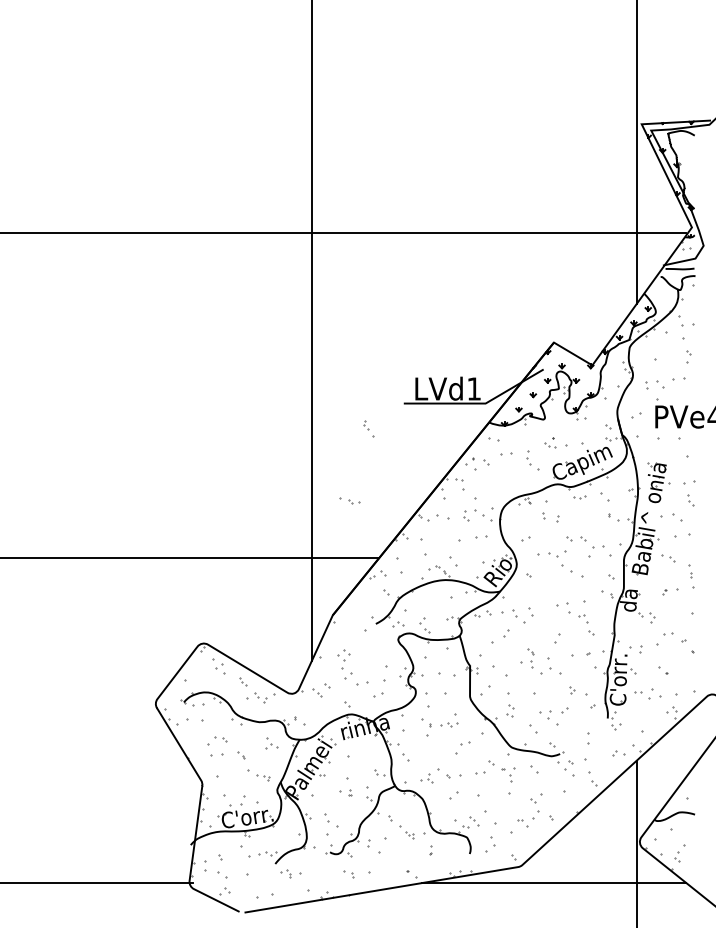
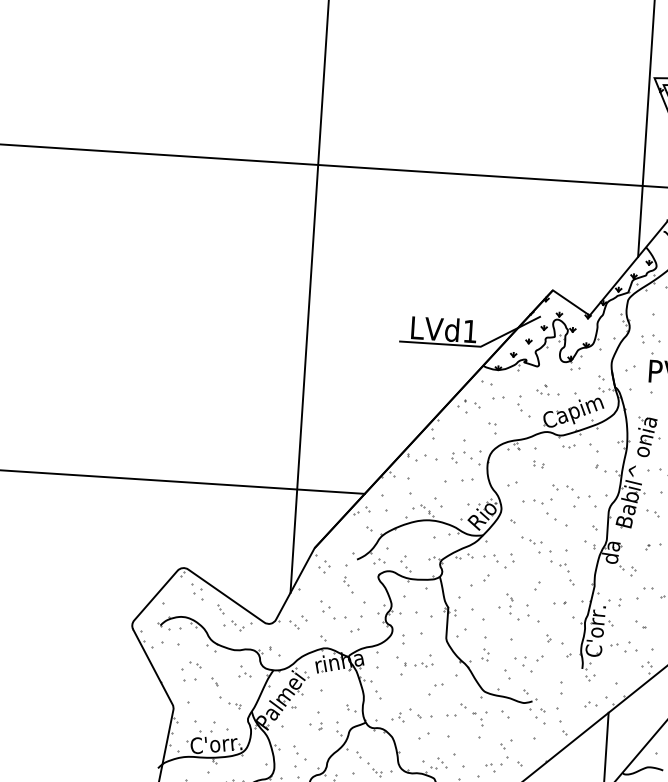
part: (368, 428) -> (348, 584), moved
part: (459, 484) -> (492, 428), moved
part: (349, 500) -> (531, 540), moved
part: (550, 517) -> (538, 464), size x0.62
part: (581, 654) -> (560, 603), size x0.62
part: (343, 655) -> (324, 567), moved
part: (426, 700) -> (402, 639), size x0.62

